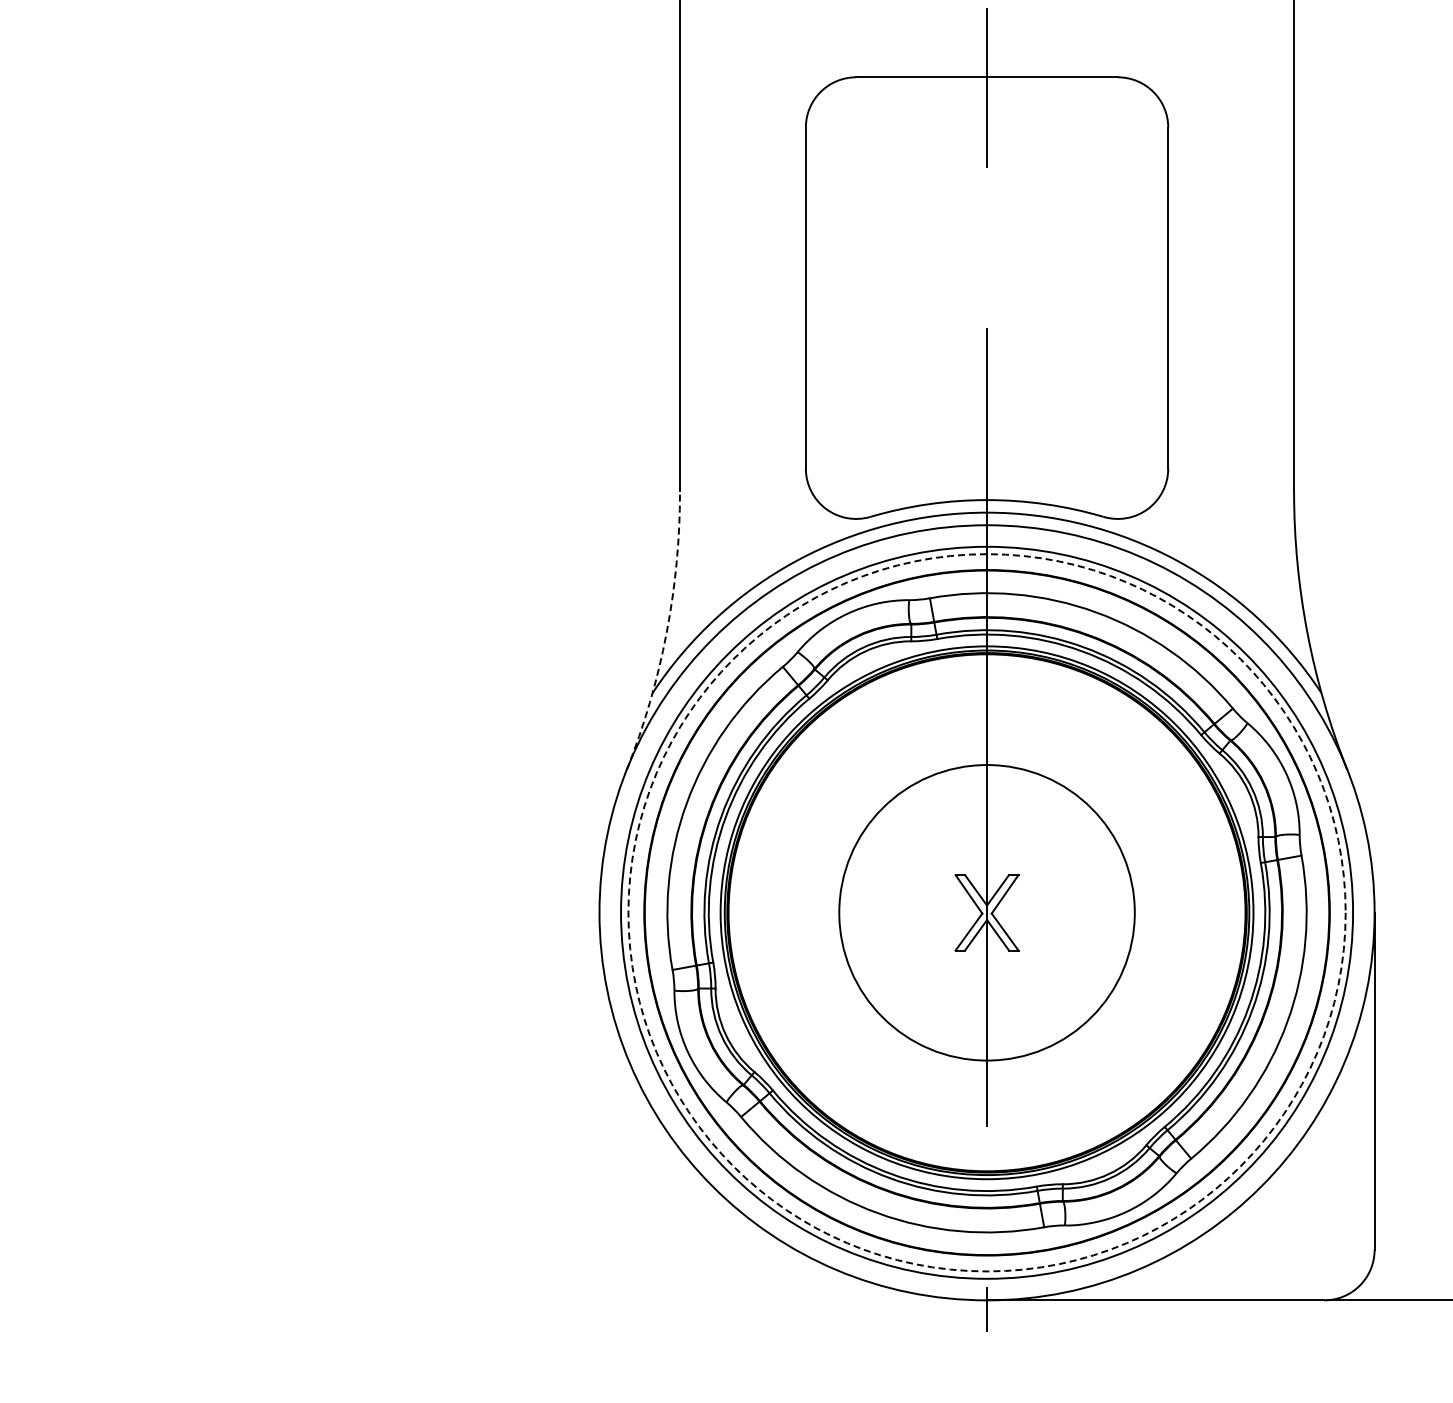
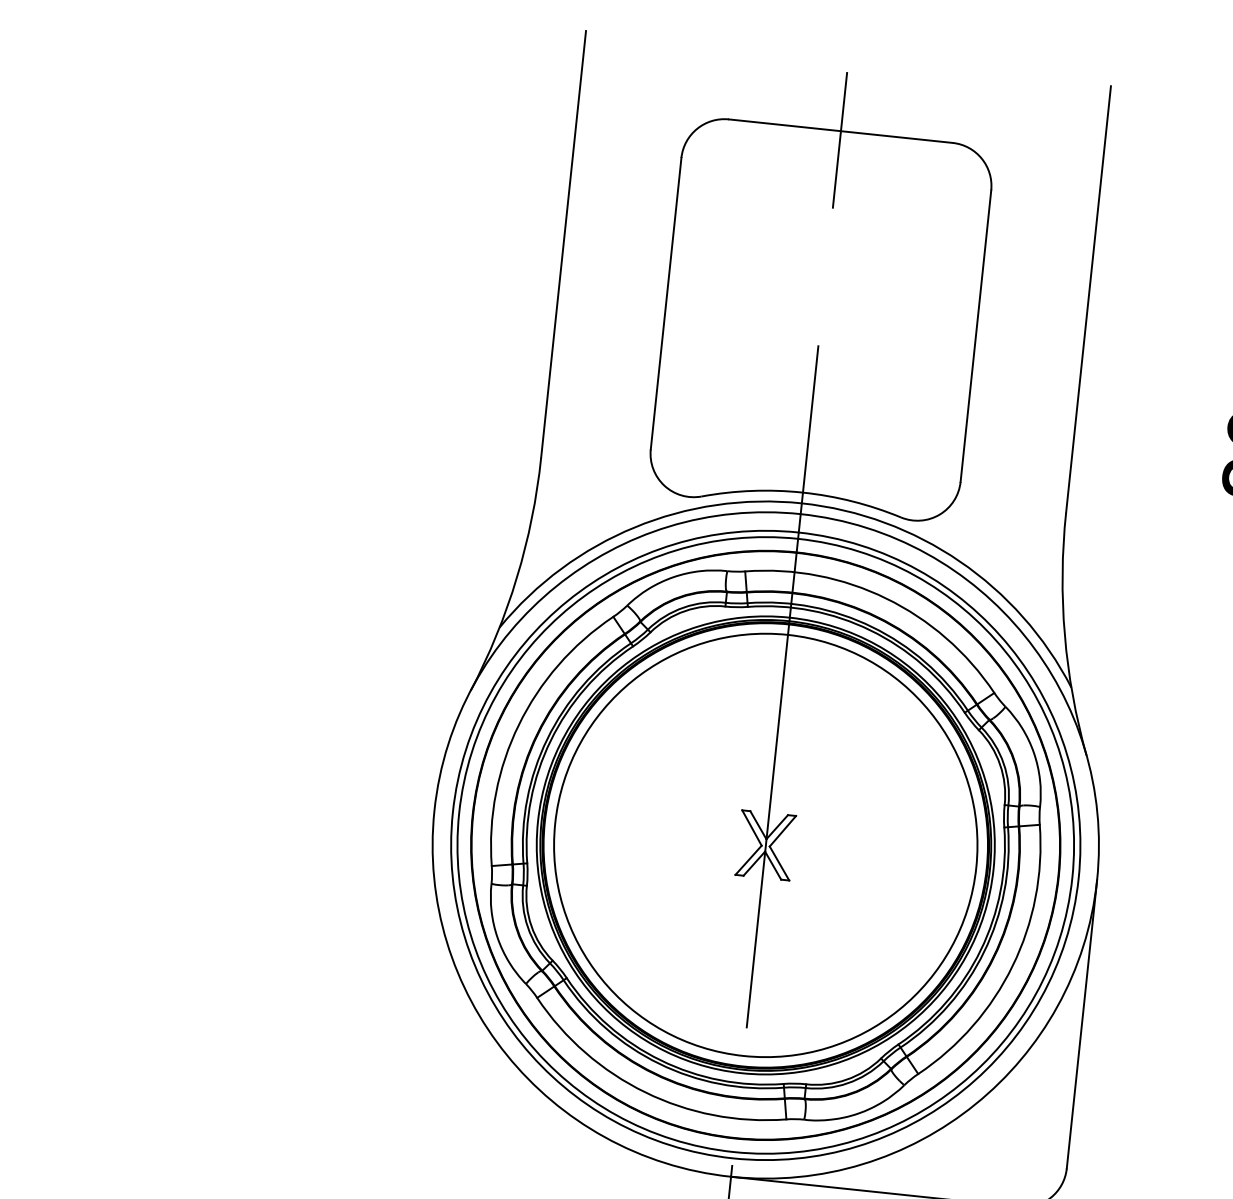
arc: (666, 633) -> (516, 577), dashed -> solid
circle: (986, 912) -> (765, 845), dashed -> solid
circle: (986, 912) -> (765, 845), size x1.67

